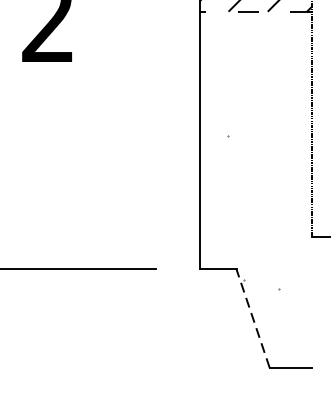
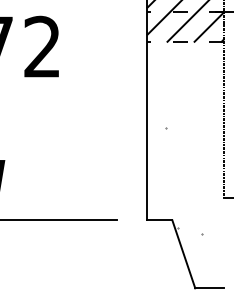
line: (252, 318) -> (183, 254), dashed -> solid

